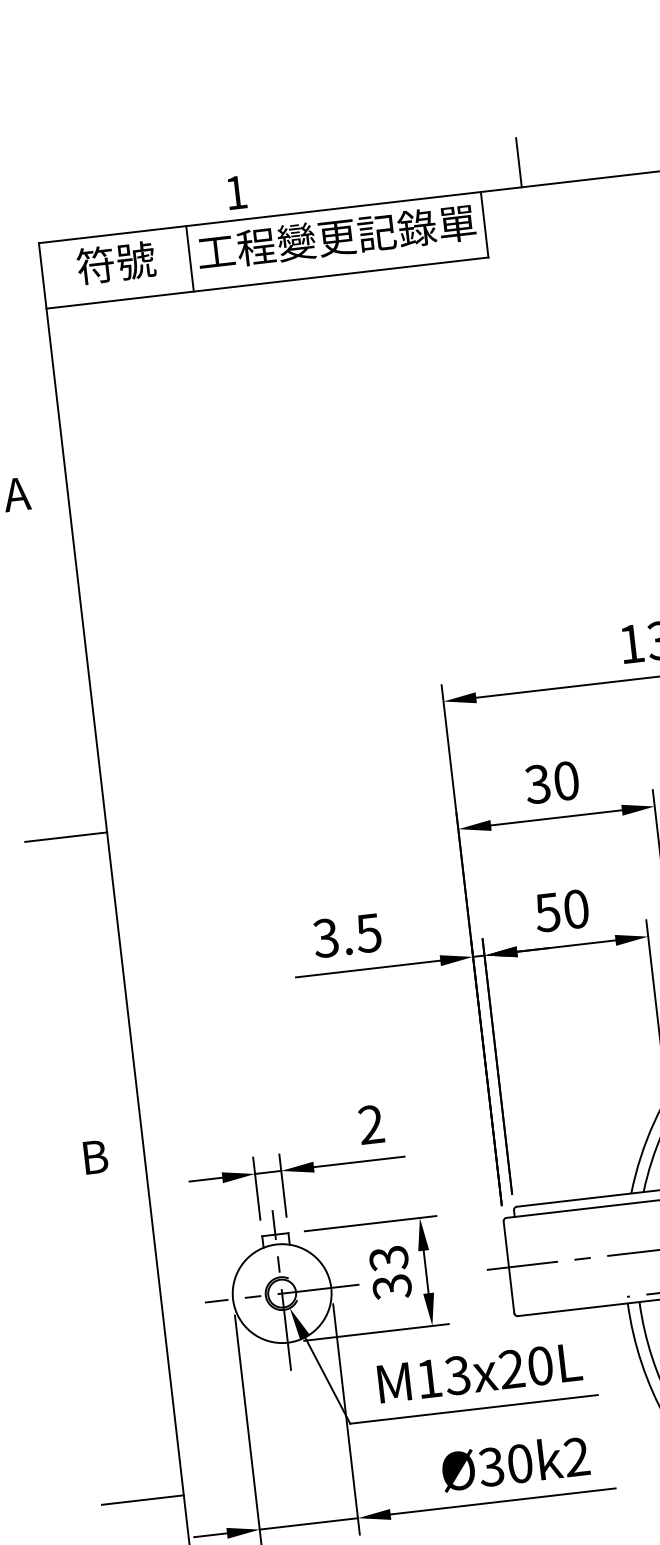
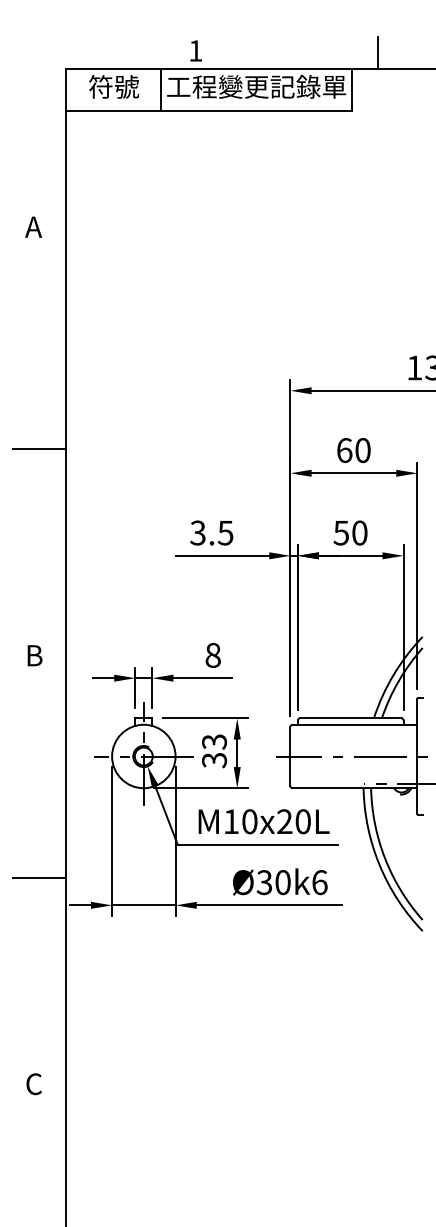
text: (537, 784) -> (344, 450), 30 -> 60
text: (370, 1123) -> (212, 654), 2 -> 8
text: (457, 1375) -> (249, 821), M13x20L -> M10x20L
text: (576, 1457) -> (319, 882), Ø30k2 -> Ø30k6

